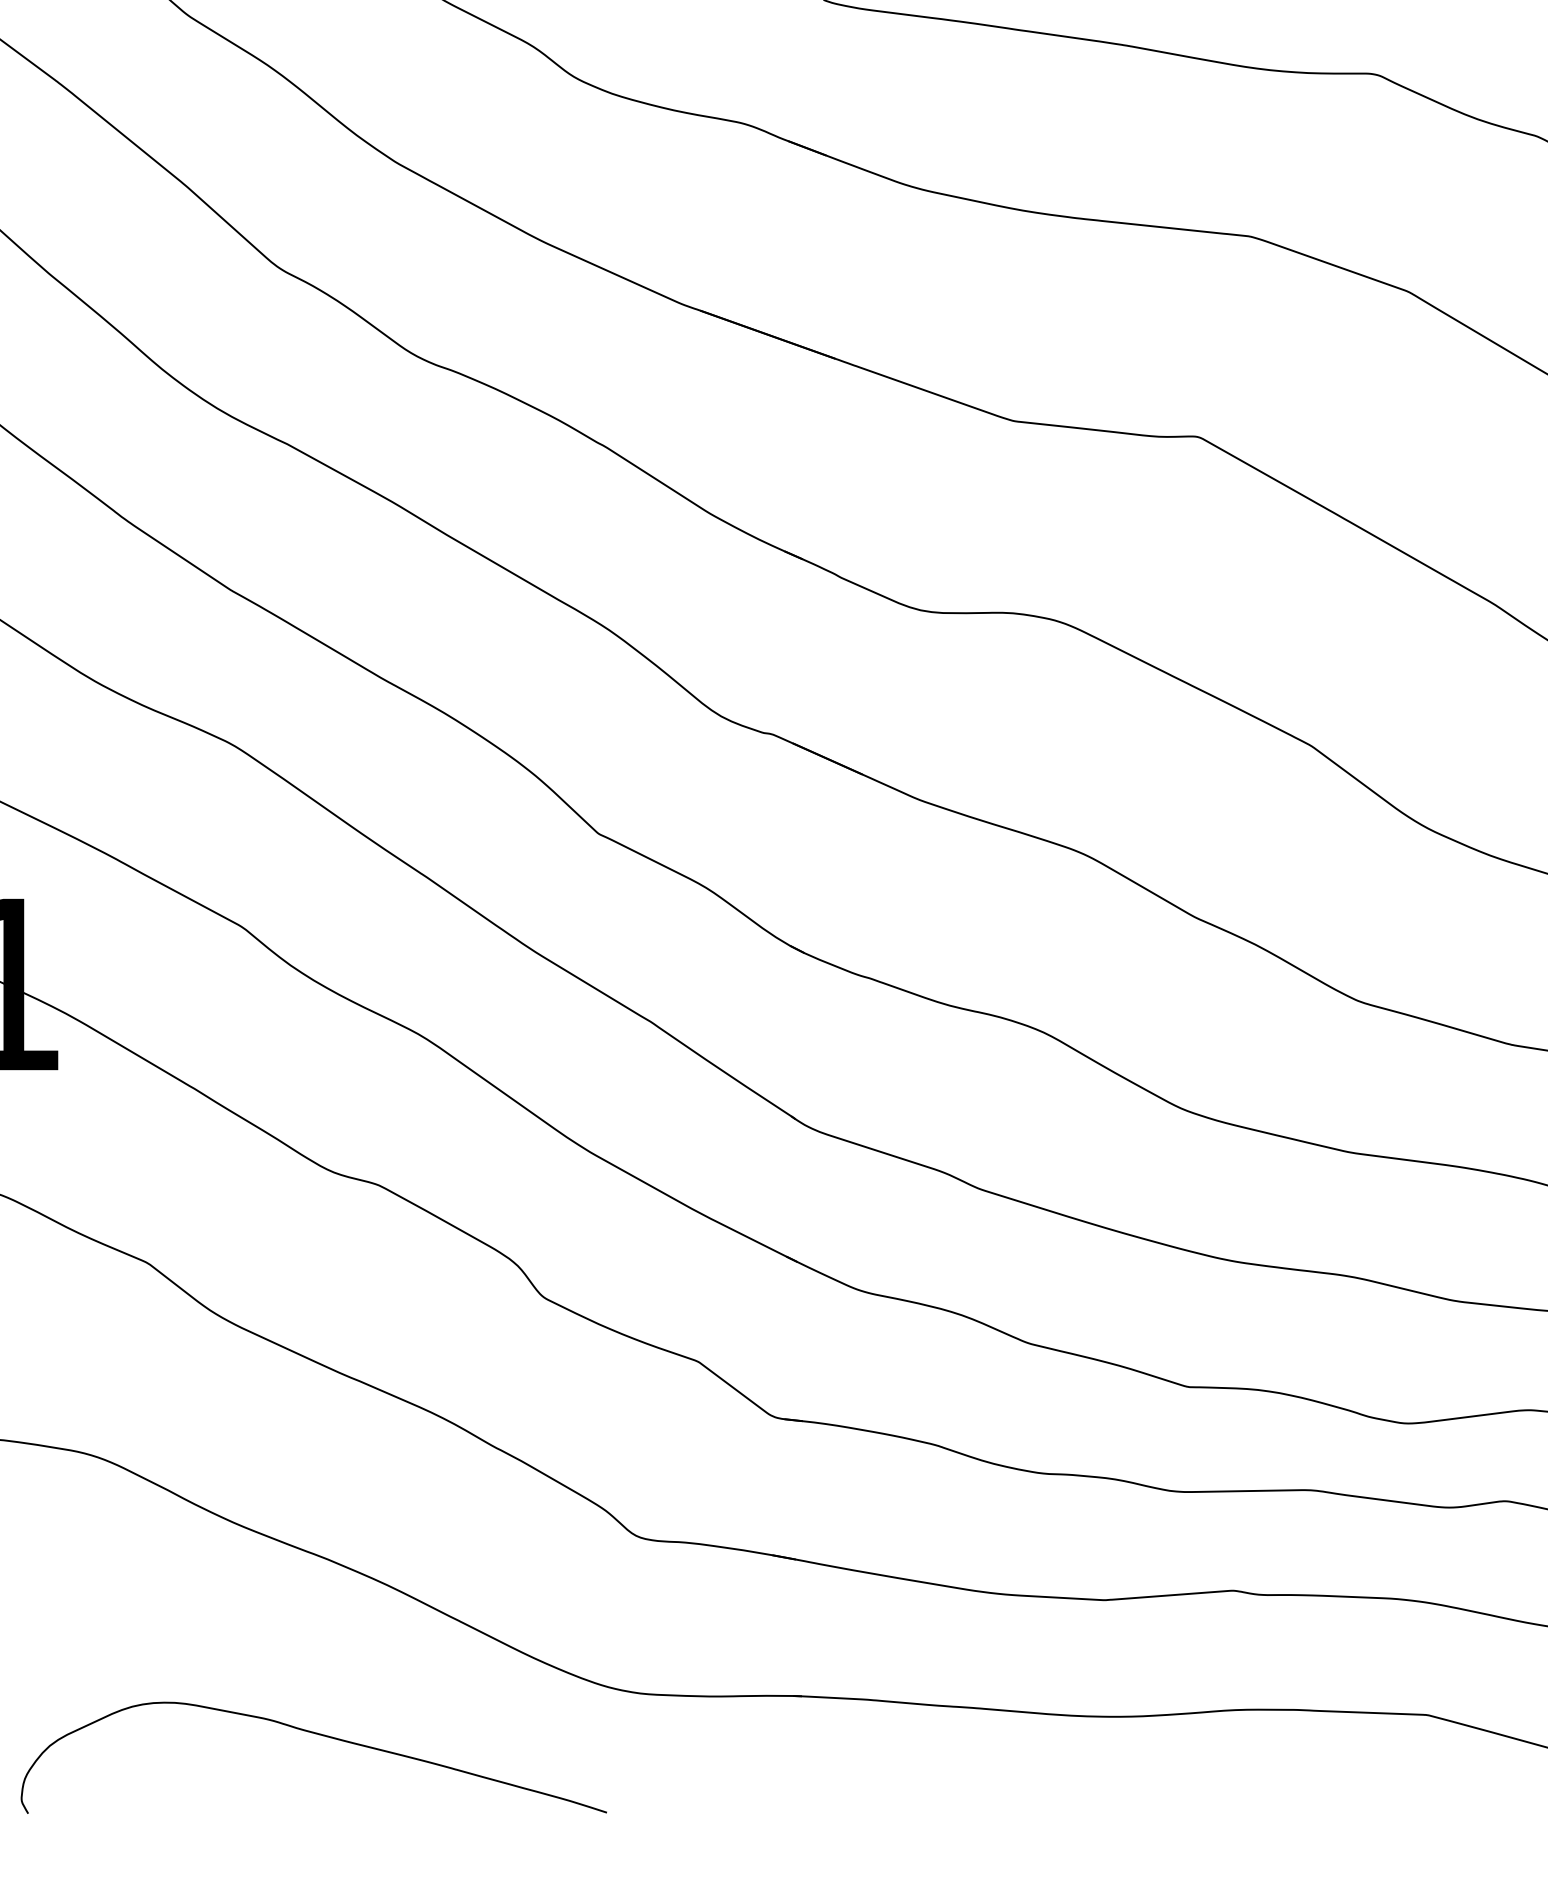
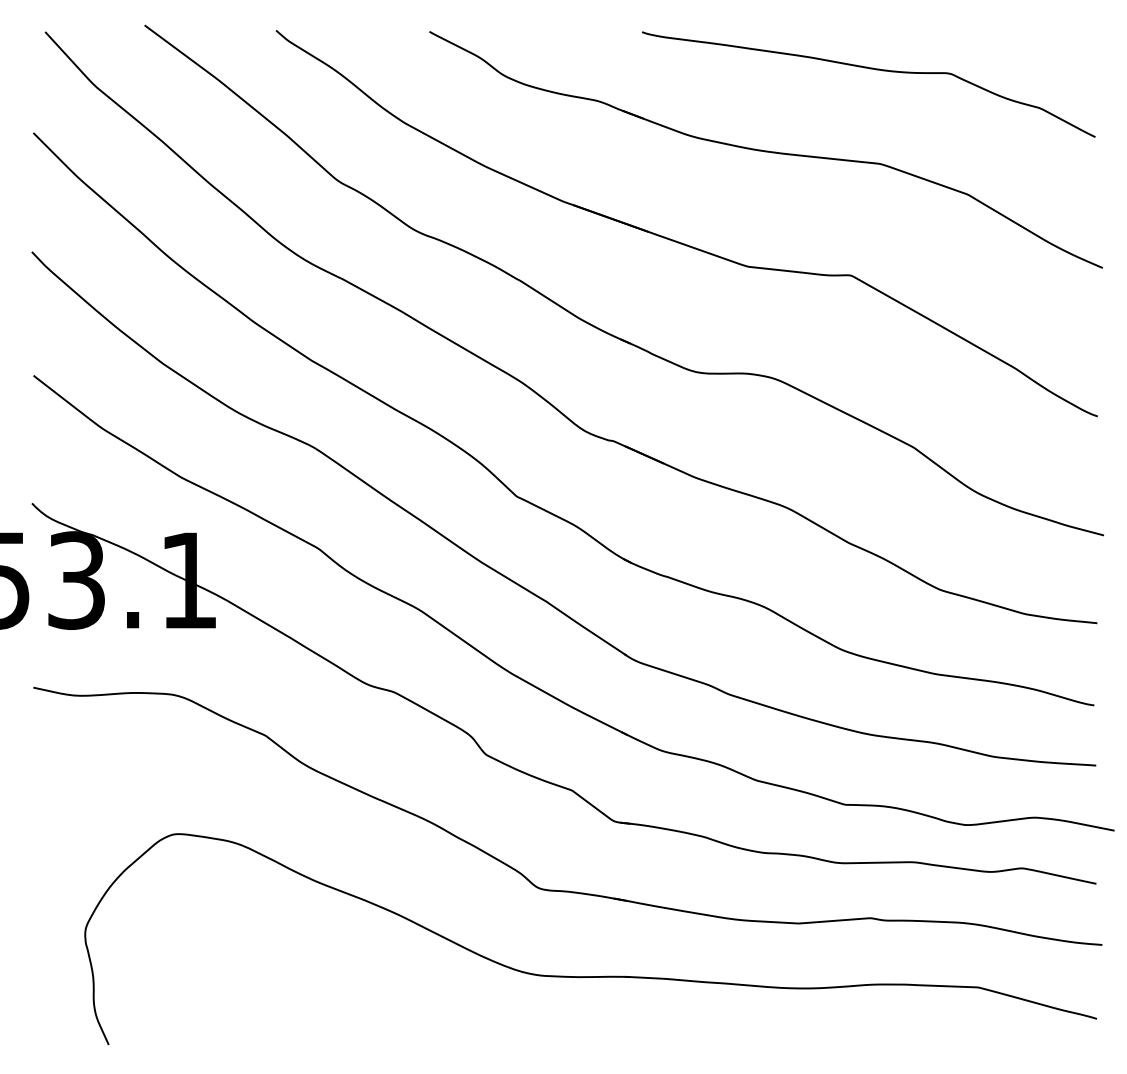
curve: (319, 1736) -> (361, 999), removed

